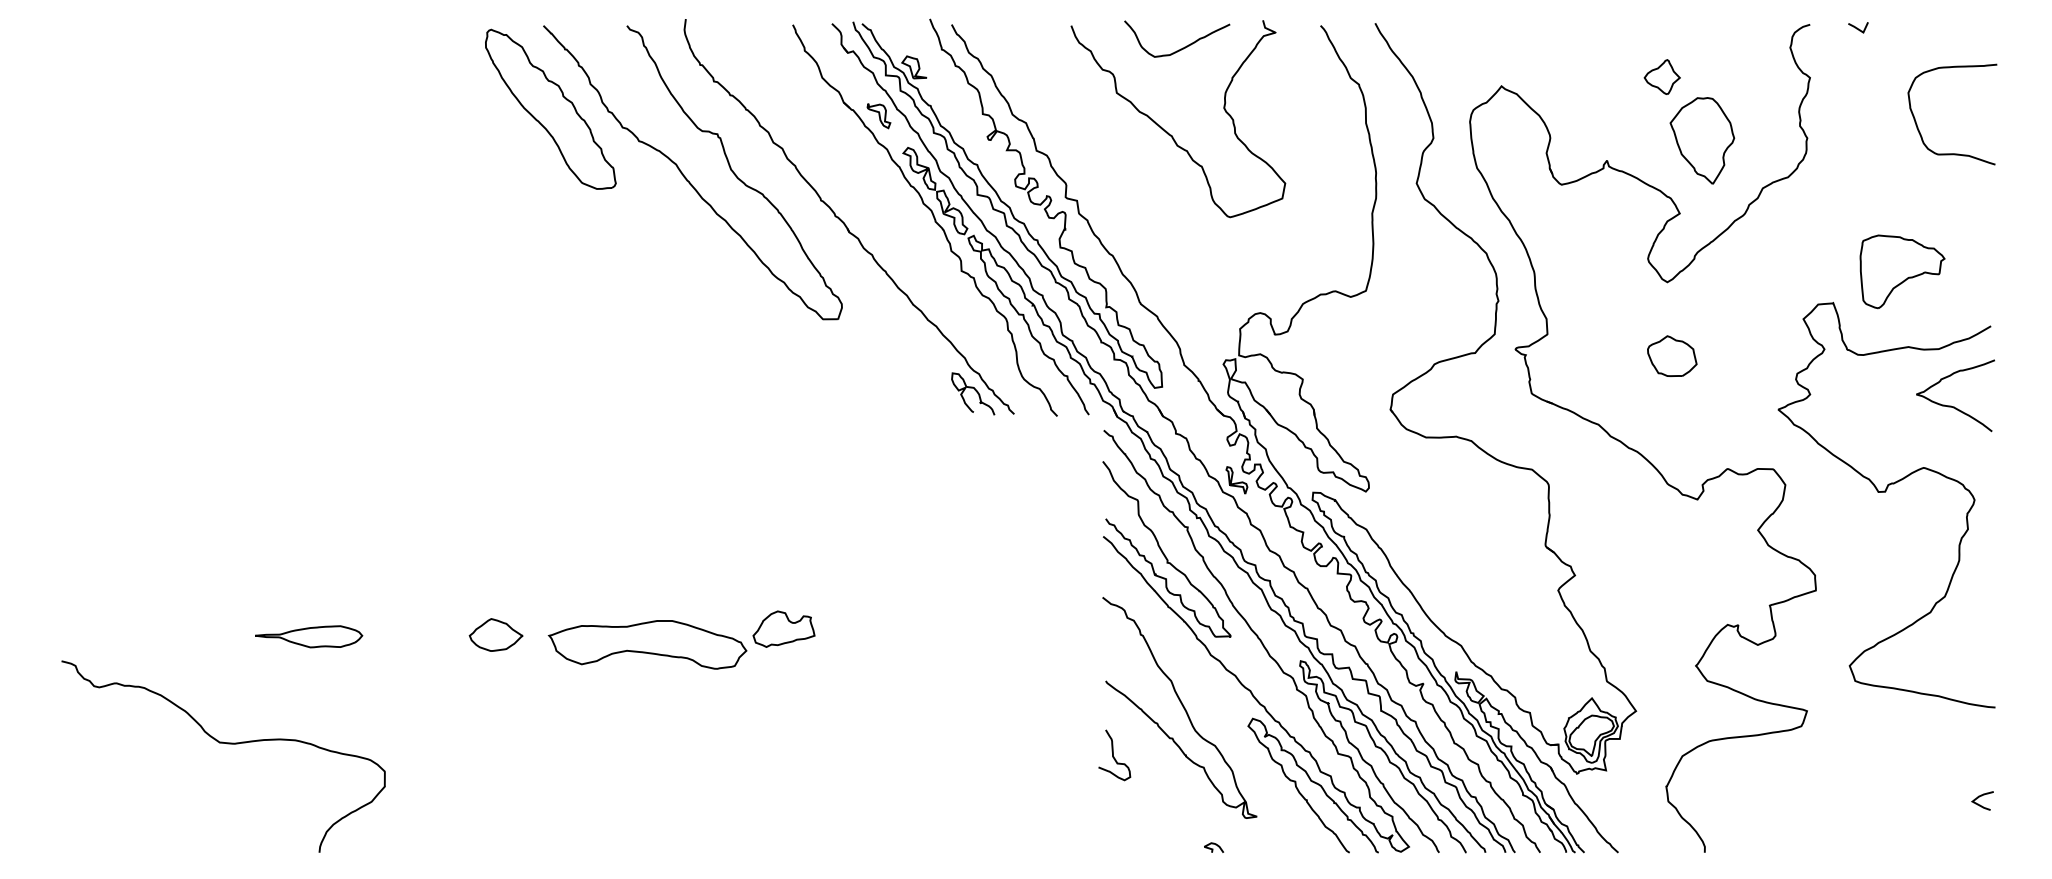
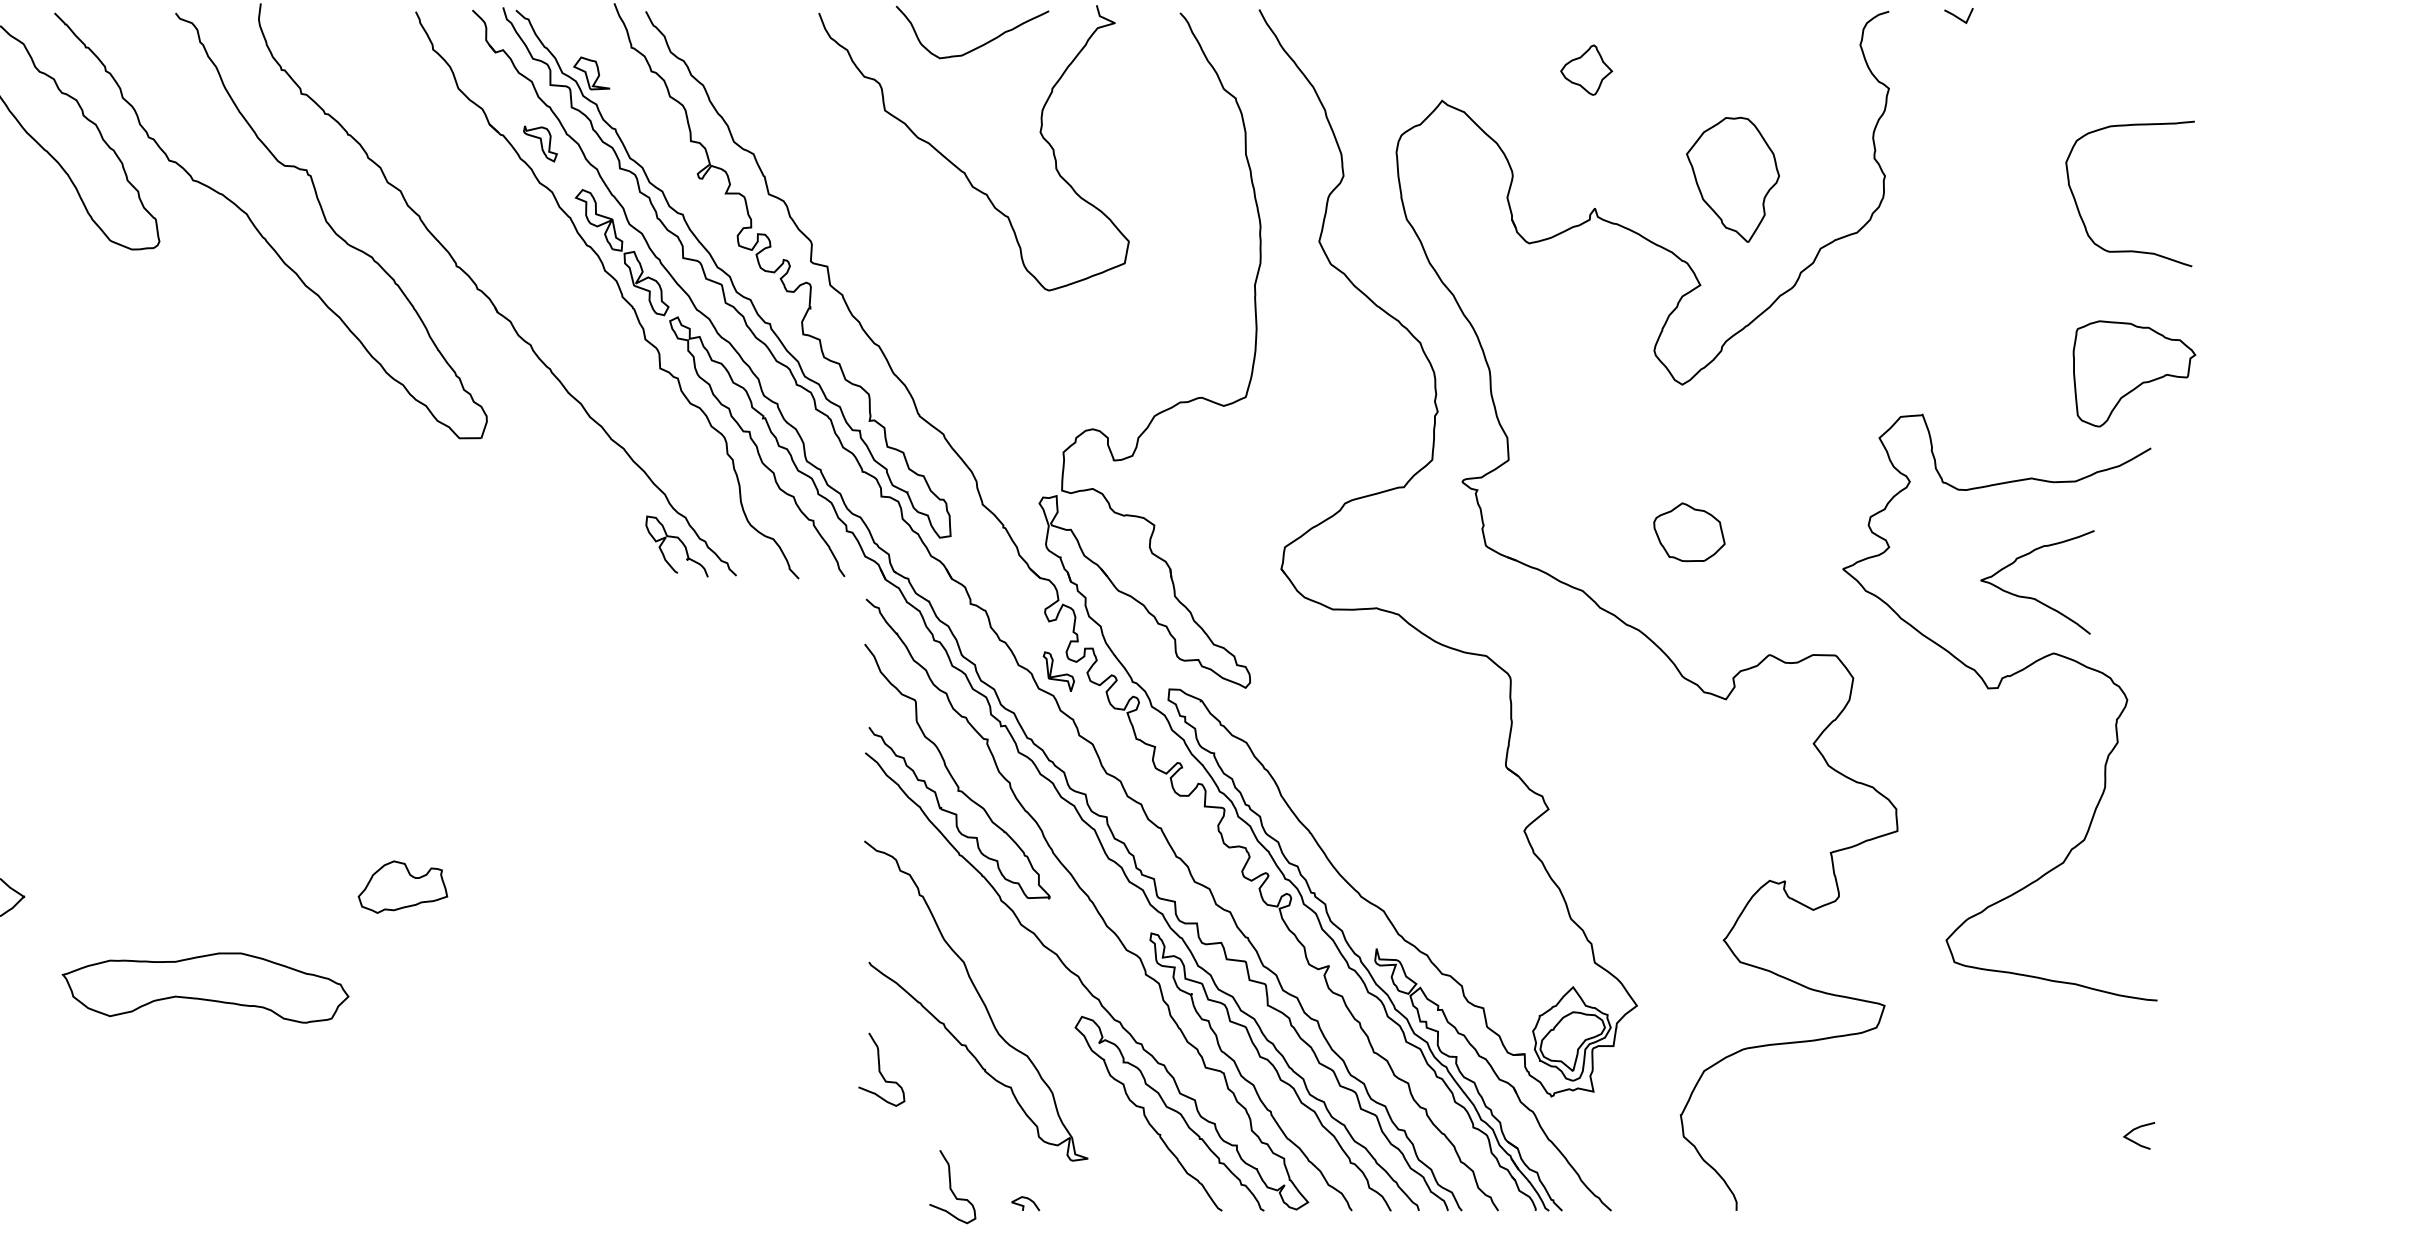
part: (1661, 76) -> (1585, 69), moved
curve: (1919, 129) -> (2082, 215), moved
part: (1902, 271) -> (2134, 373), moved
part: (1672, 355) -> (1689, 531), moved
curve: (1951, 405) -> (2031, 596), moved
part: (647, 644) -> (205, 987), moved
curve: (1162, 836) -> (951, 1187), added

